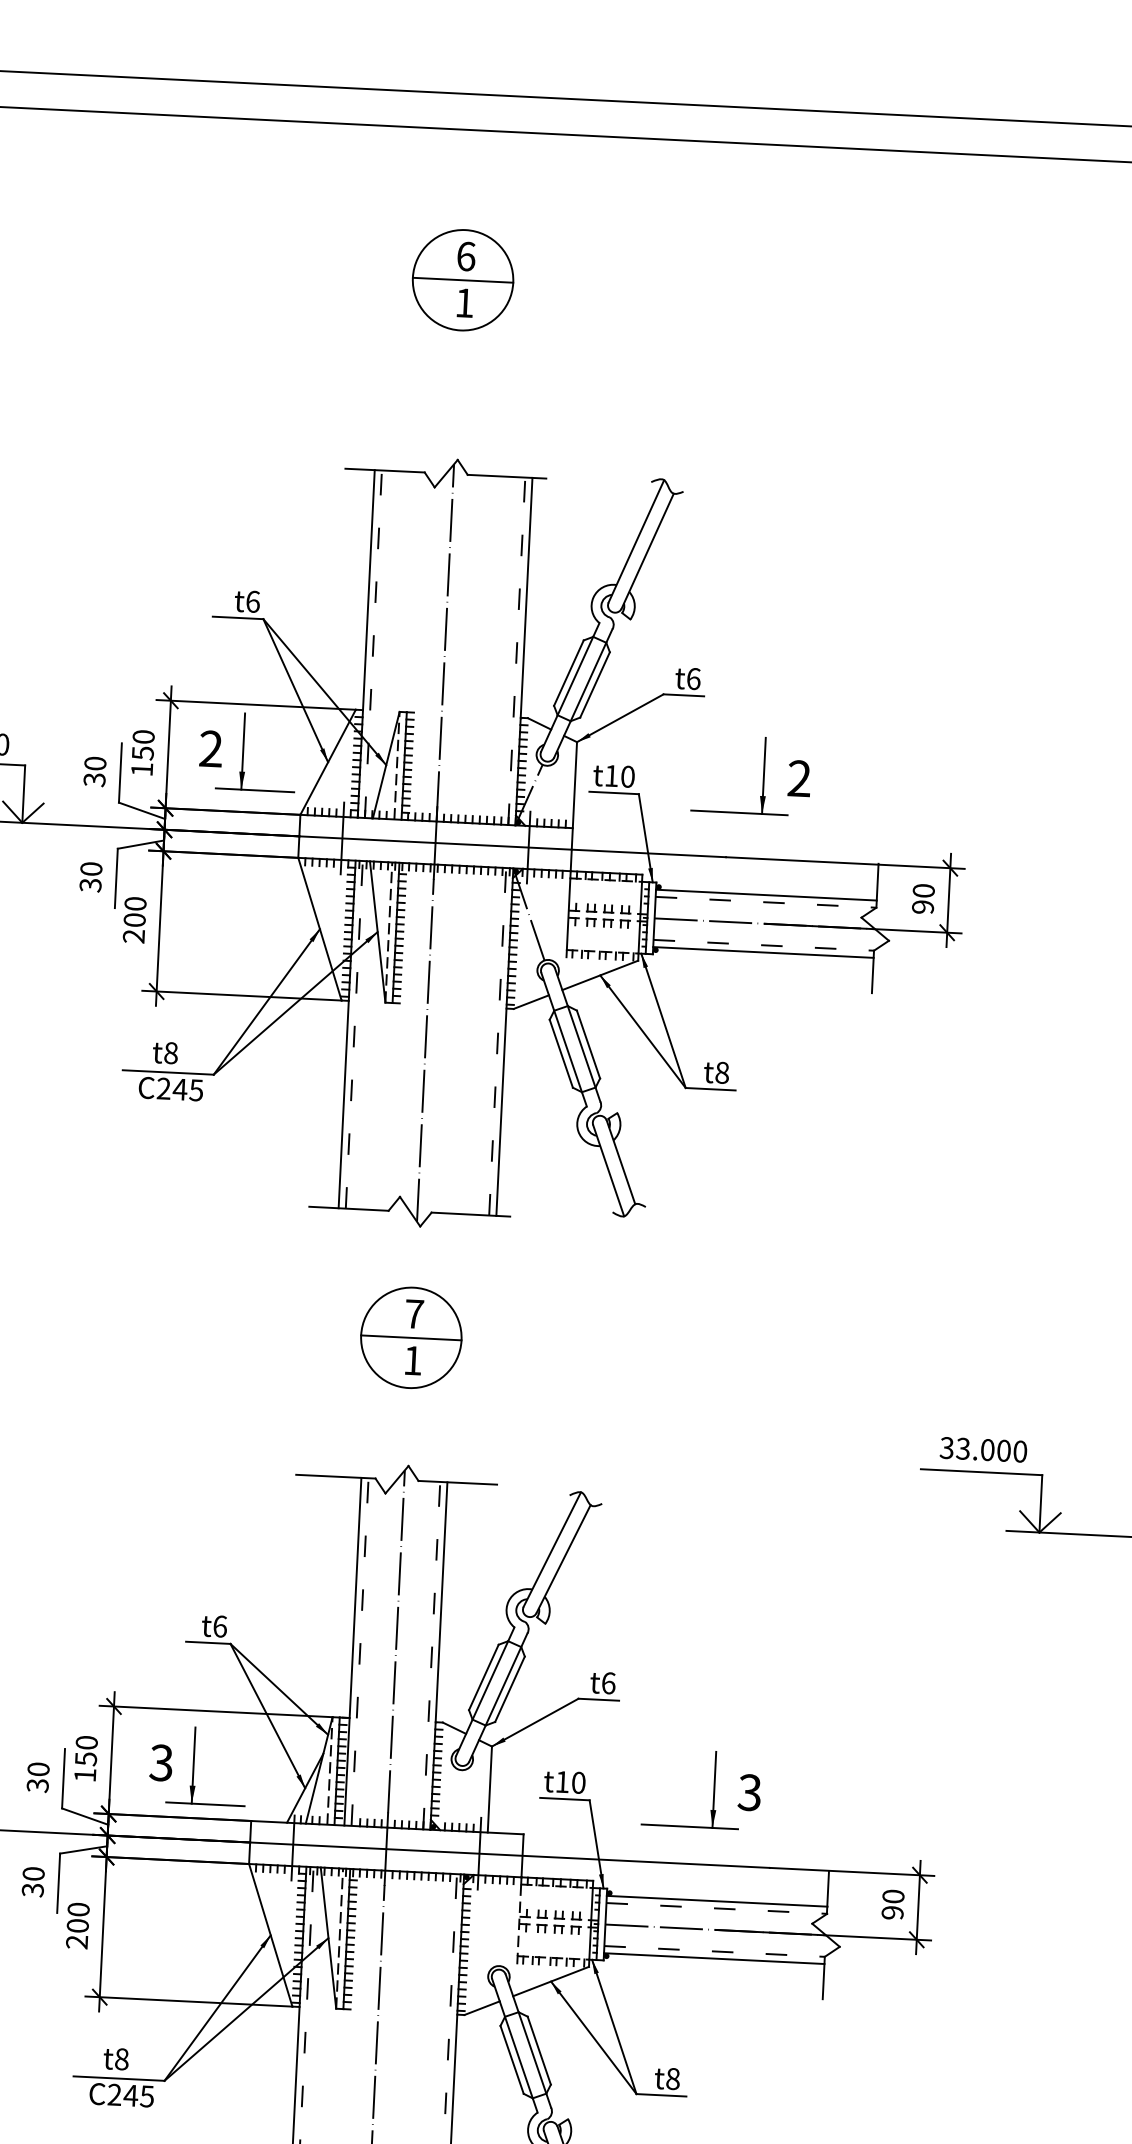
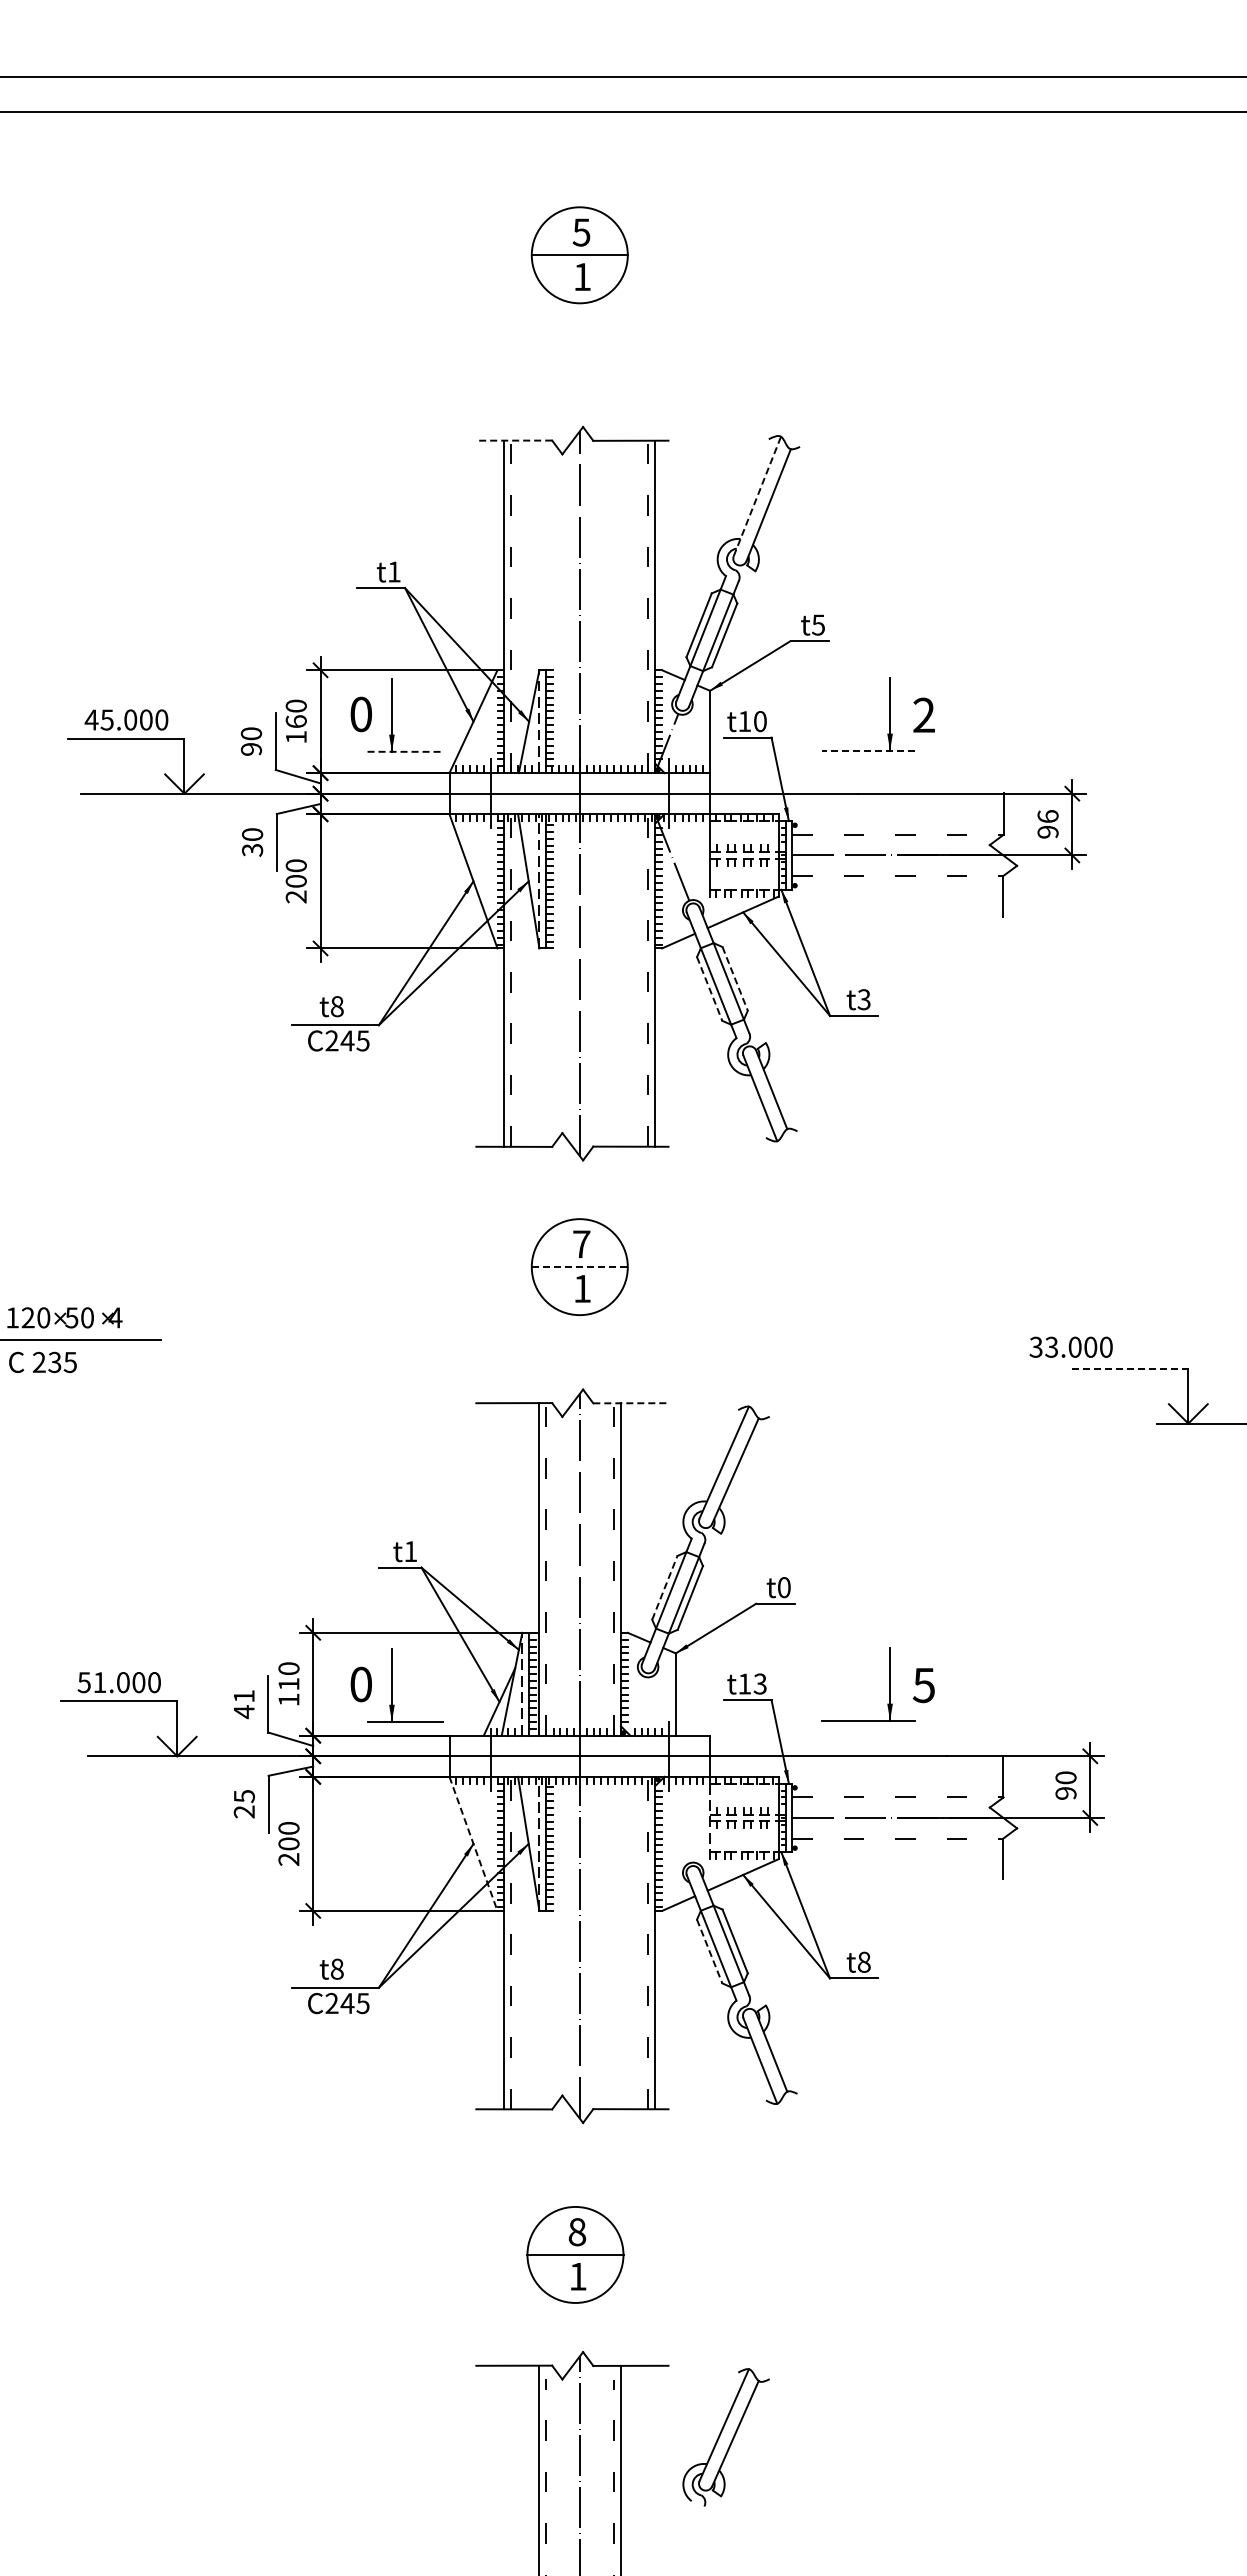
text: (466, 256) -> (581, 232), 6 -> 5
line: (385, 470) -> (514, 440), solid -> dashed
line: (636, 541) -> (757, 496), solid -> dashed
text: (253, 601) -> (394, 571), t6 -> t1
text: (693, 678) -> (818, 624), t6 -> t5
text: (210, 749) -> (360, 714), 2 -> 0
text: (142, 753) -> (295, 721), 150 -> 160
text: (94, 780) -> (251, 749), 30 -> 90
line: (255, 789) -> (405, 751), solid -> dashed
line: (738, 812) -> (867, 750), solid -> dashed
text: (923, 890) -> (1047, 816), 90 -> 96
line: (765, 895) -> (897, 828), removed
line: (763, 952) -> (897, 882), removed
line: (588, 1045) -> (735, 979), solid -> dashed
line: (561, 1054) -> (709, 989), solid -> dashed
text: (721, 1072) -> (863, 999), t8 -> t3
line: (412, 1338) -> (580, 1267), solid -> dashed
text: (982, 1448) -> (1070, 1346), moved
line: (981, 1471) -> (1130, 1368), solid -> dashed
line: (457, 1483) -> (630, 1403), solid -> dashed
text: (219, 1626) -> (410, 1551), t6 -> t1
line: (484, 1677) -> (665, 1587), solid -> dashed
text: (608, 1683) -> (784, 1587), t6 -> t0
text: (85, 1759) -> (288, 1684), 150 -> 110
text: (160, 1762) -> (360, 1684), 3 -> 0
text: (37, 1777) -> (243, 1704), 30 -> 41
text: (577, 1782) -> (759, 1683), t10 -> t13
text: (749, 1791) -> (923, 1684), 3 -> 5
text: (32, 1882) -> (243, 1804), 30 -> 25
line: (716, 1901) -> (897, 1790), removed
line: (270, 1935) -> (473, 1844), solid -> dashed
line: (713, 1958) -> (897, 1845), removed
line: (511, 2059) -> (709, 1951), solid -> dashed

